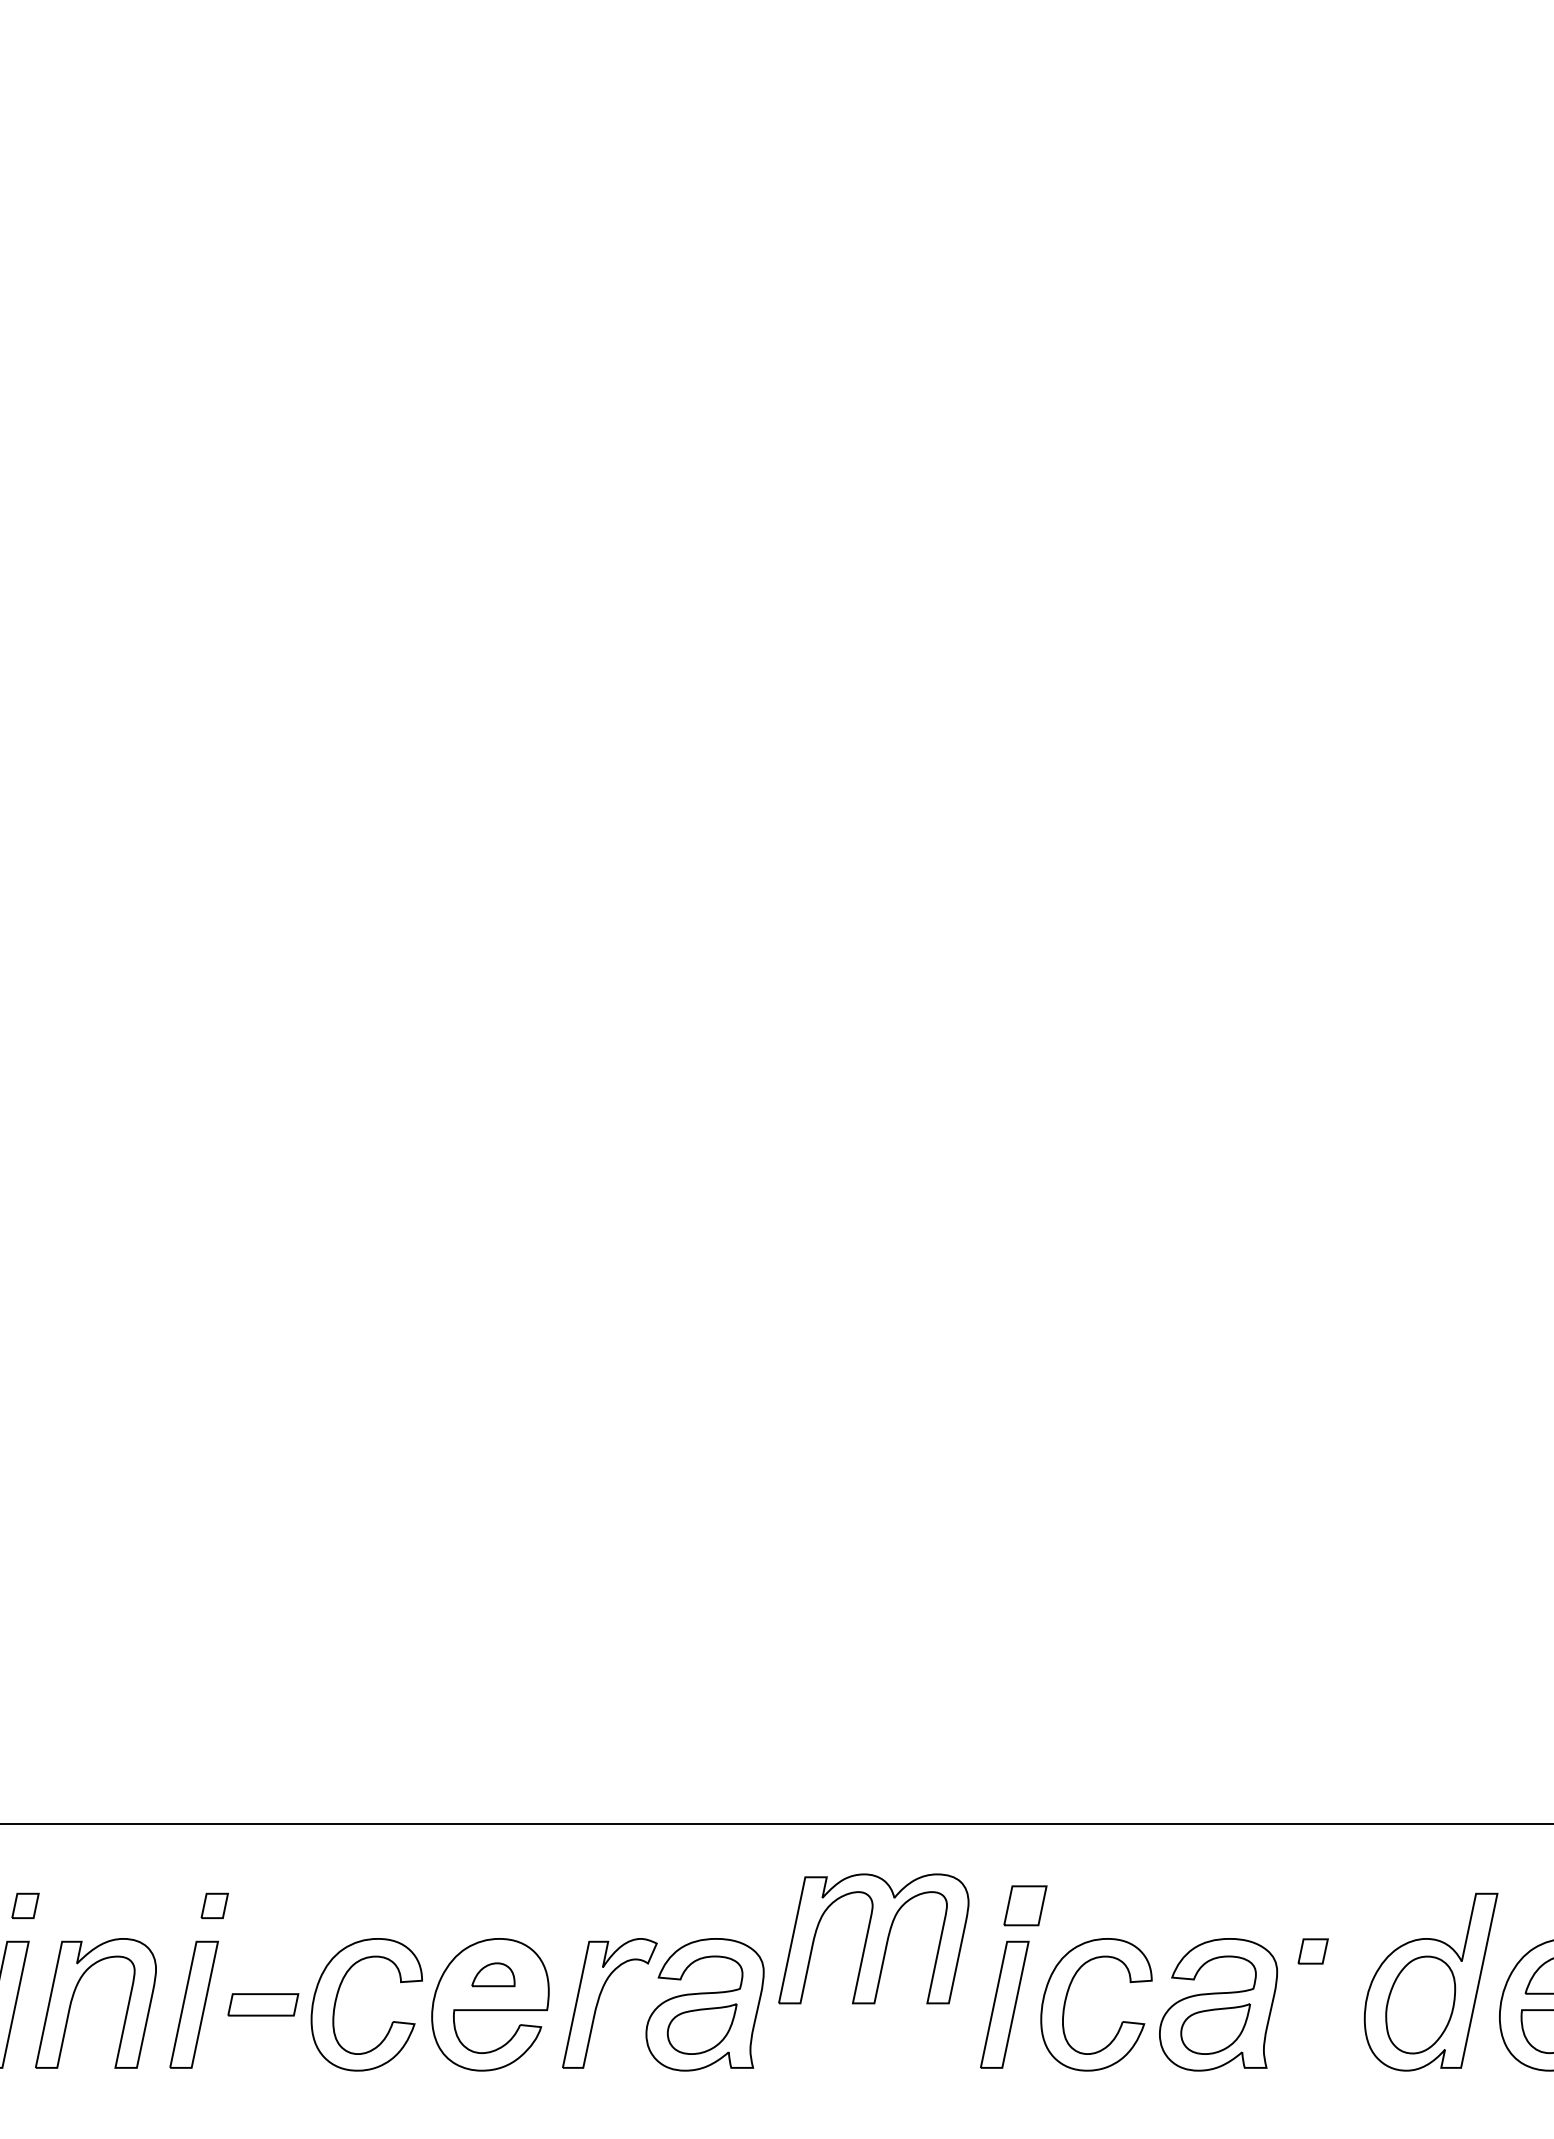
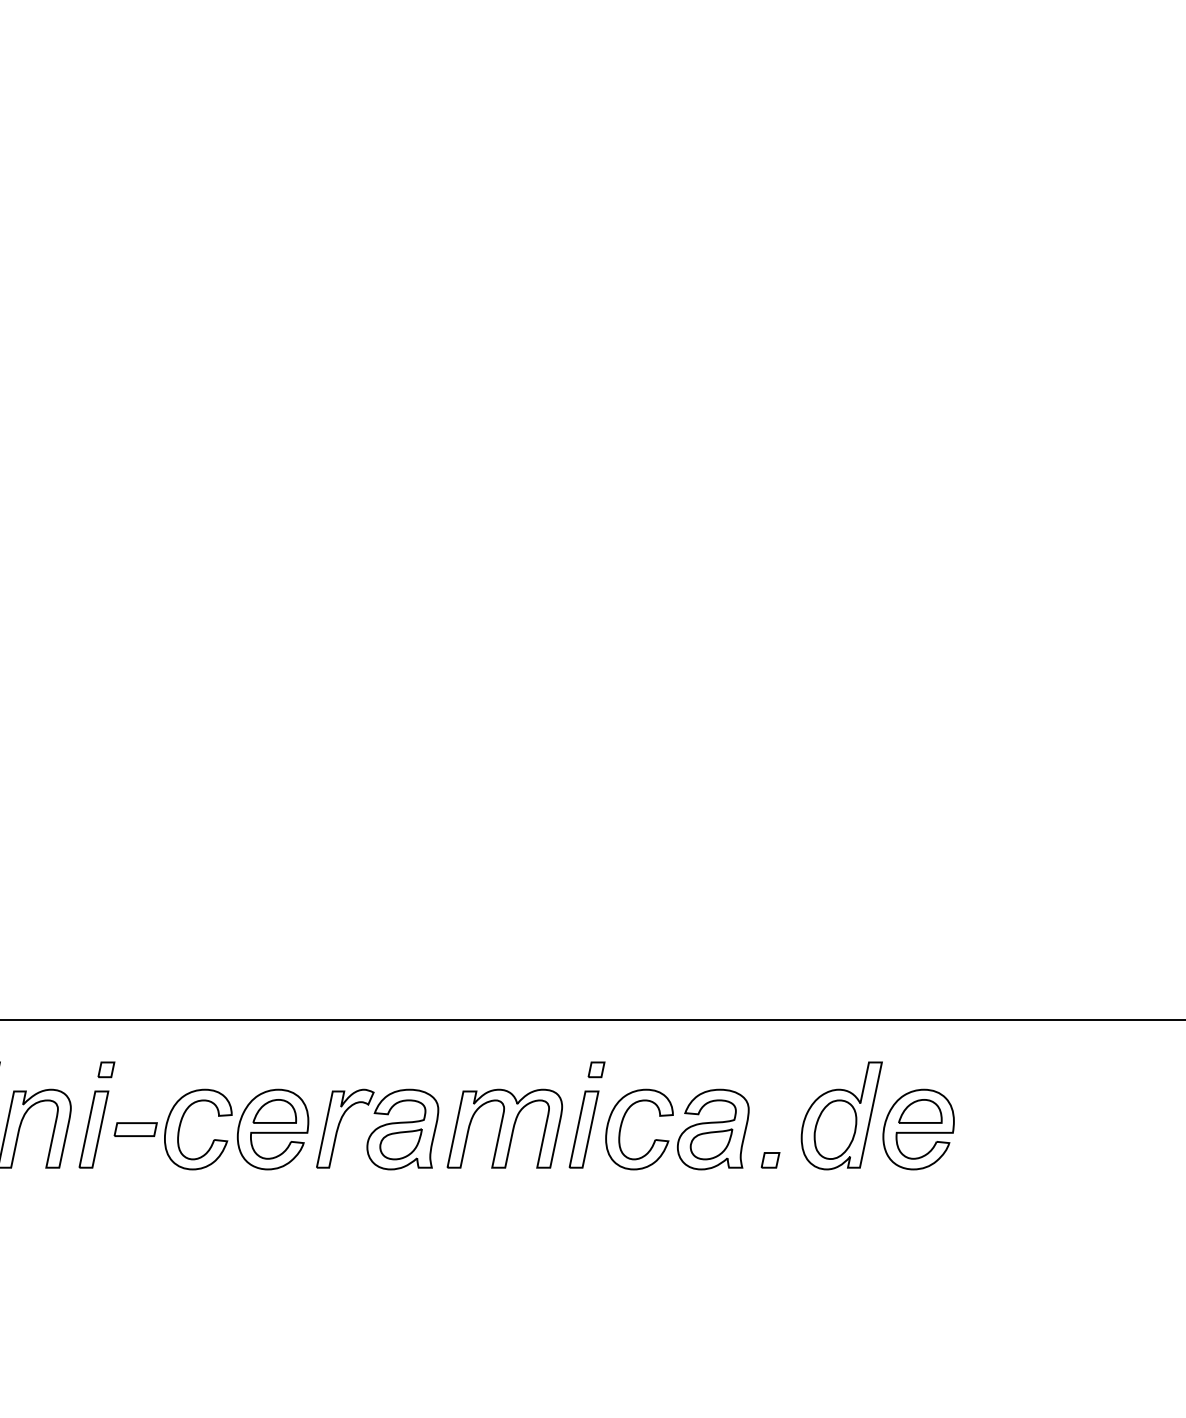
part: (1025, 1905) -> (596, 1069), size x0.62
part: (873, 1938) -> (504, 1128), moved
part: (1313, 1951) -> (770, 1160), moved
part: (492, 1974) -> (274, 1111), size x1.67

